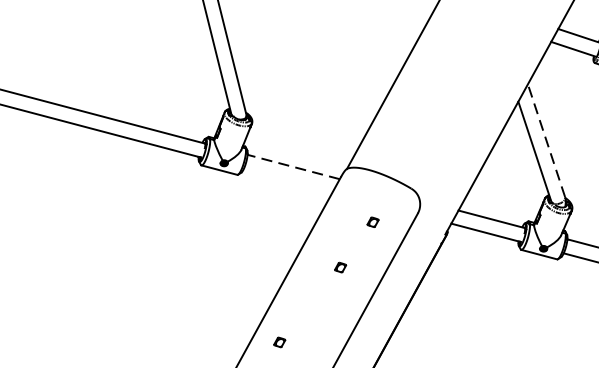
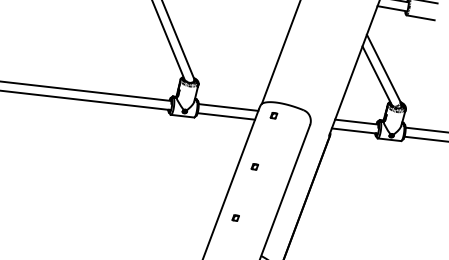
line: (546, 139) -> (383, 67), dashed -> solid
line: (293, 167) -> (228, 107), dashed -> solid
line: (288, 180) -> (226, 116), added
part: (372, 221) -> (273, 115), moved
part: (340, 266) -> (254, 166), moved

